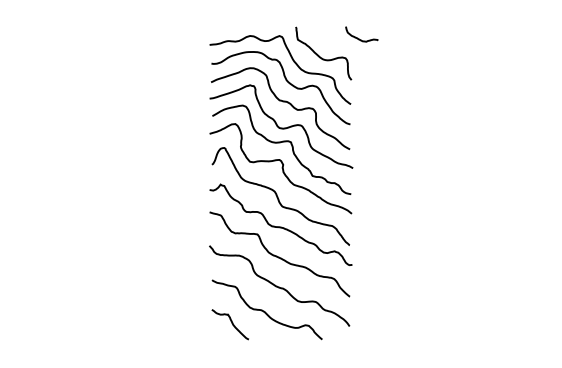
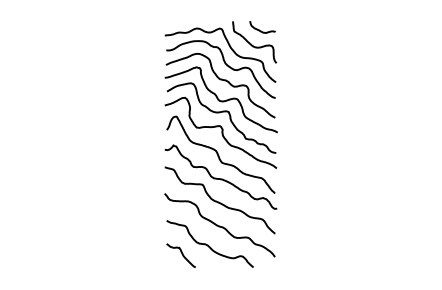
curve: (360, 38) -> (261, 30), moved

